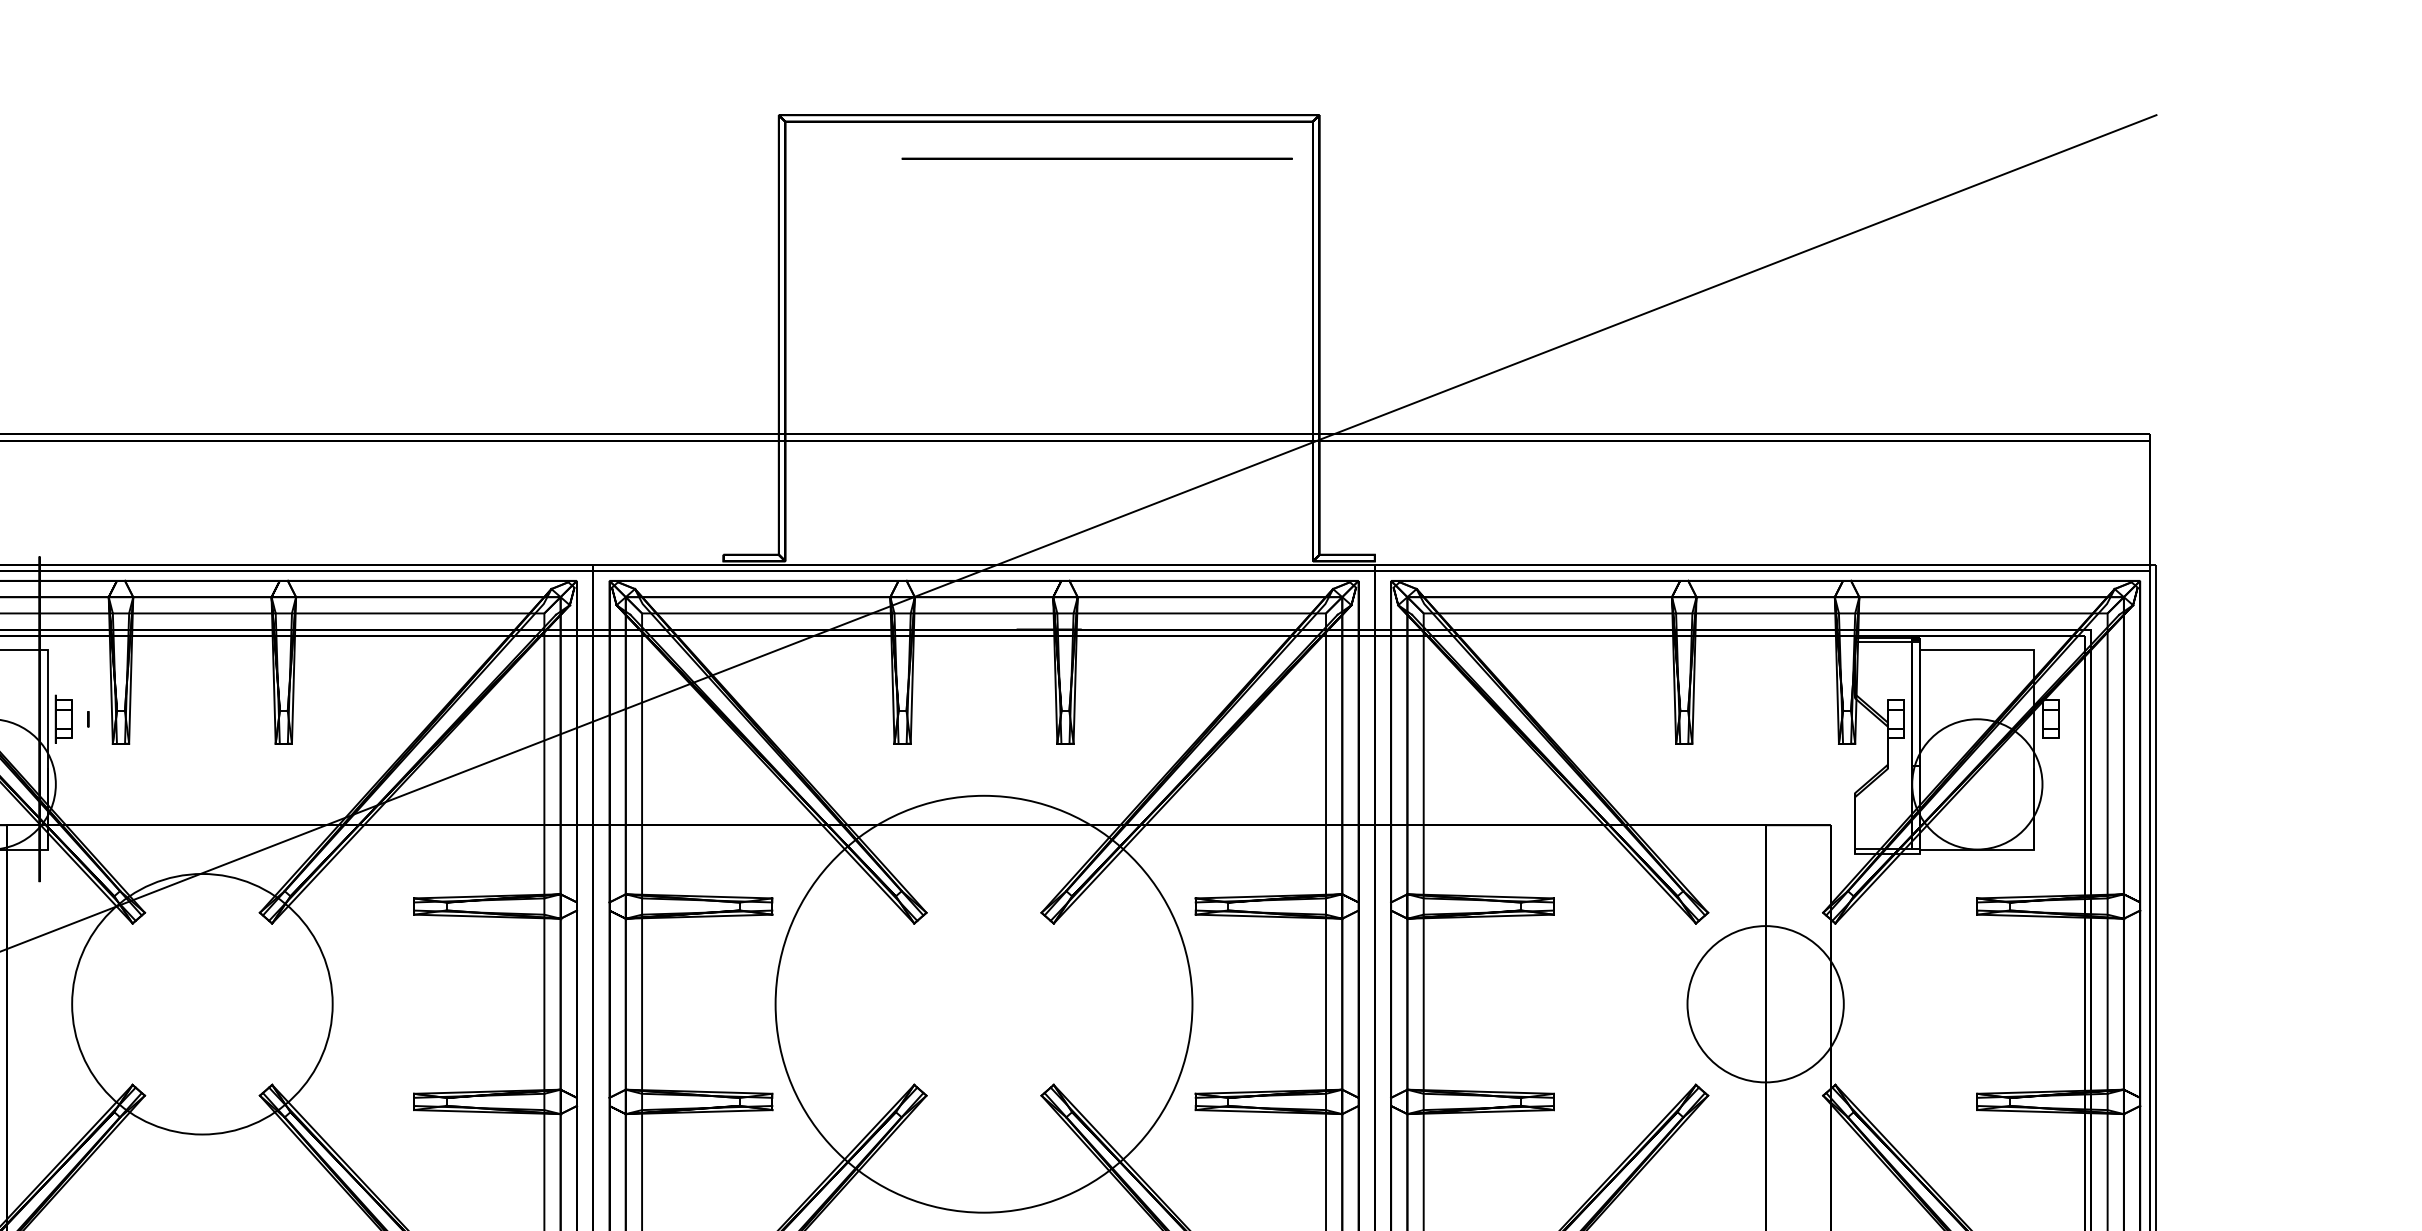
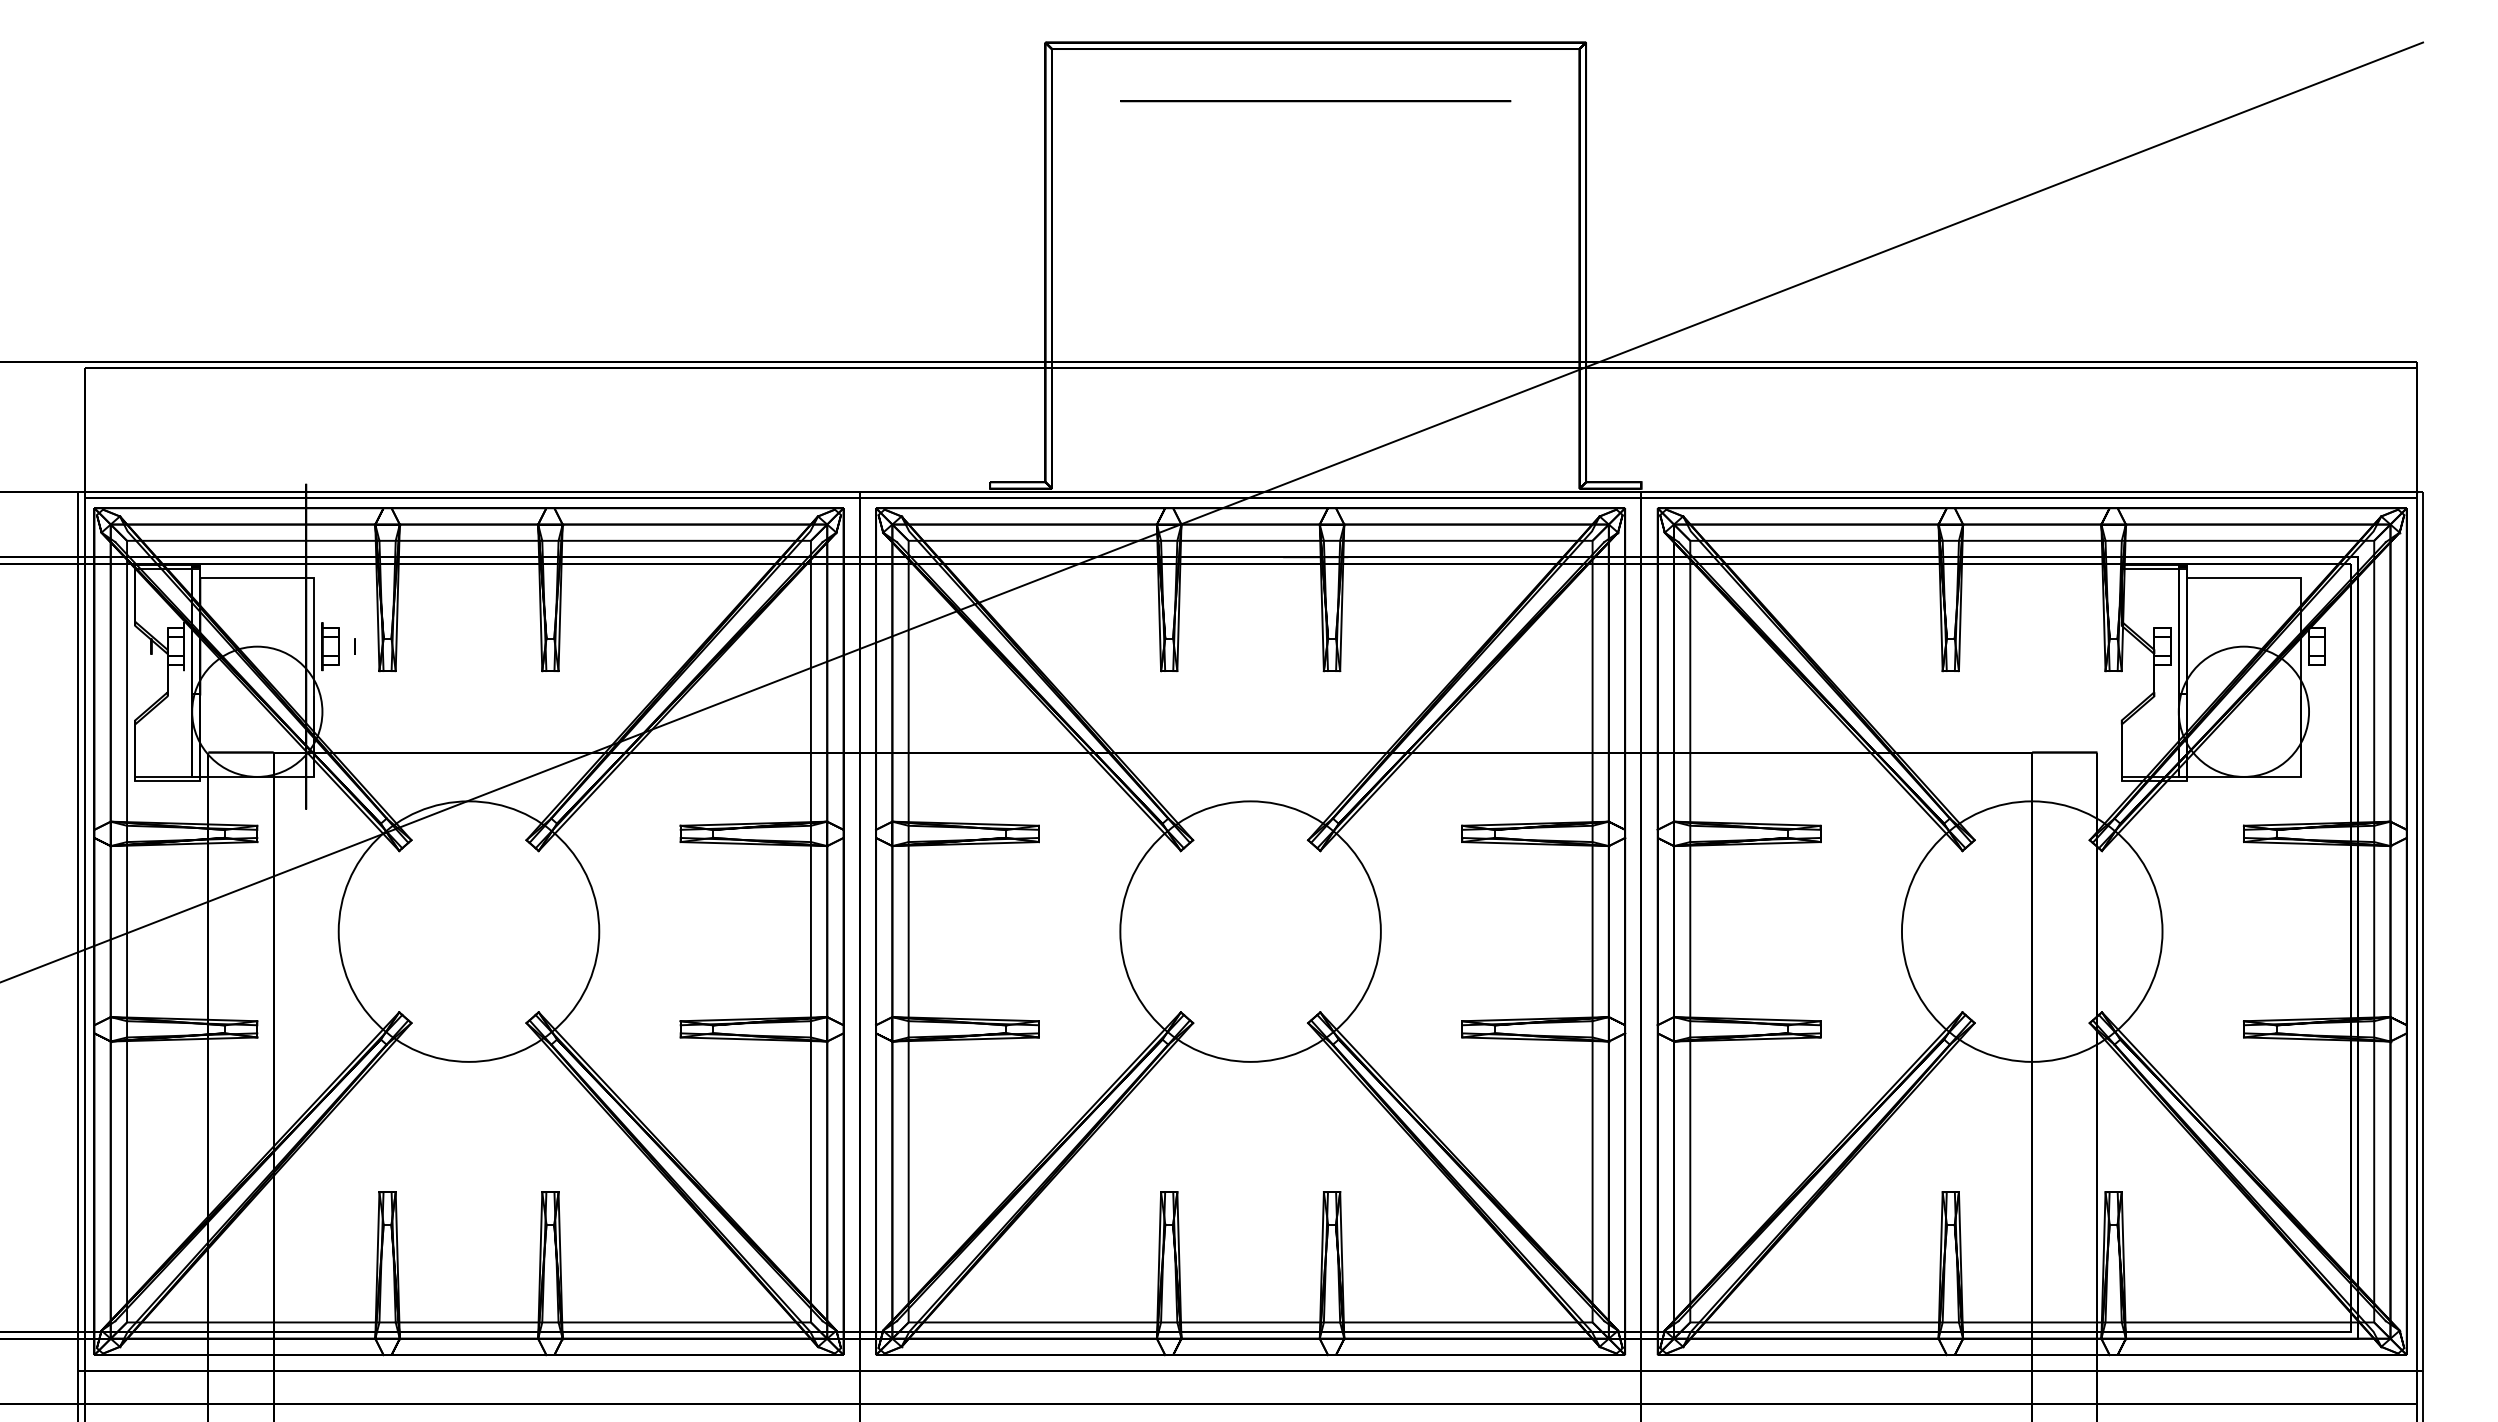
circle: (1096, 159) -> (1315, 101), moved
circle: (983, 1004) -> (1250, 931), size x0.62
circle: (1764, 1004) -> (2031, 931), size x1.67

